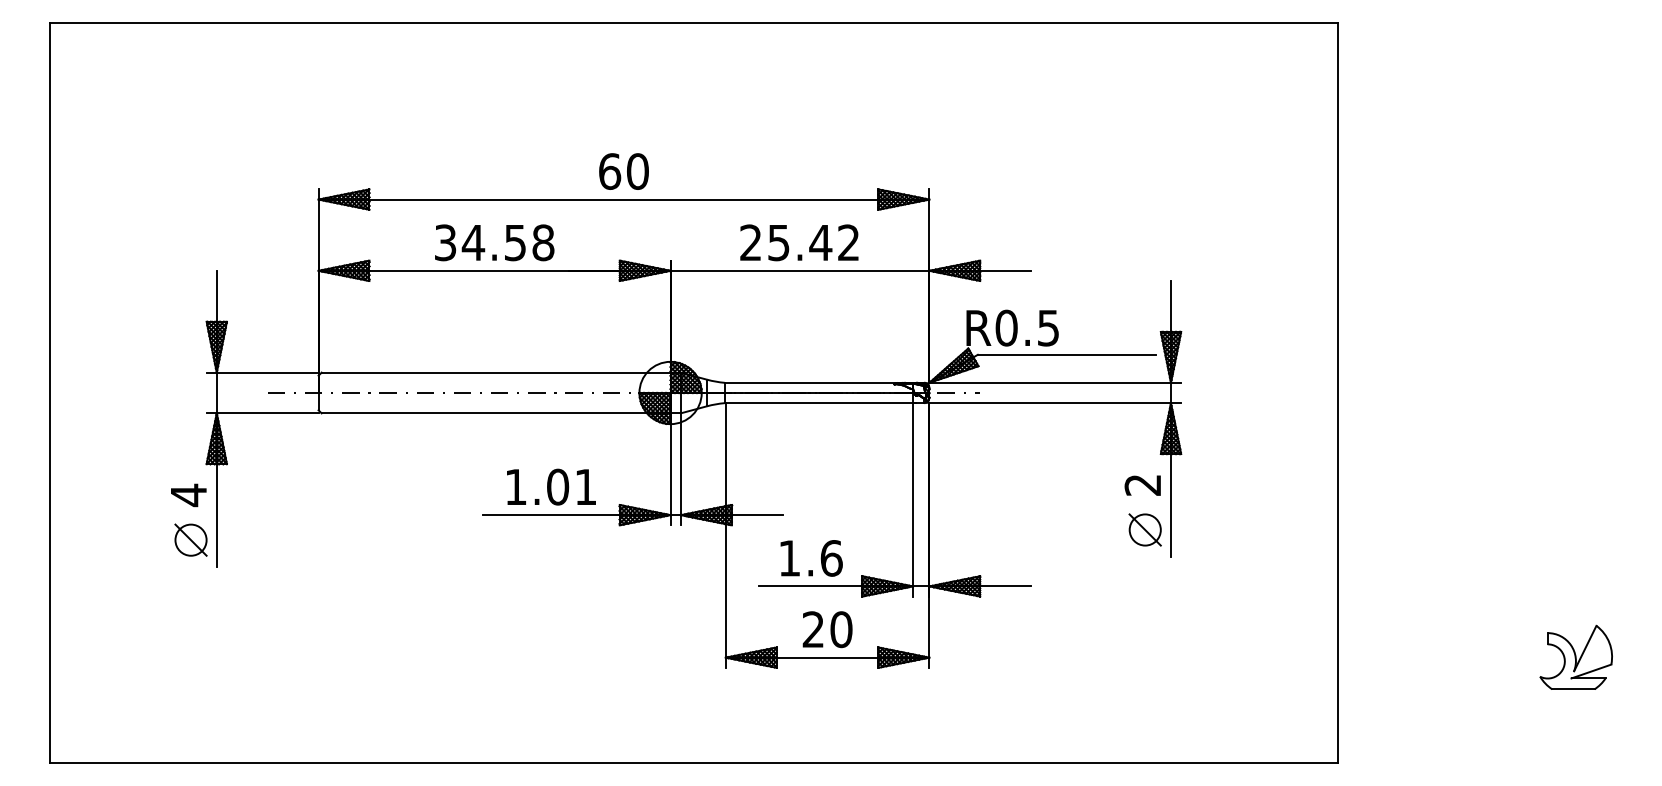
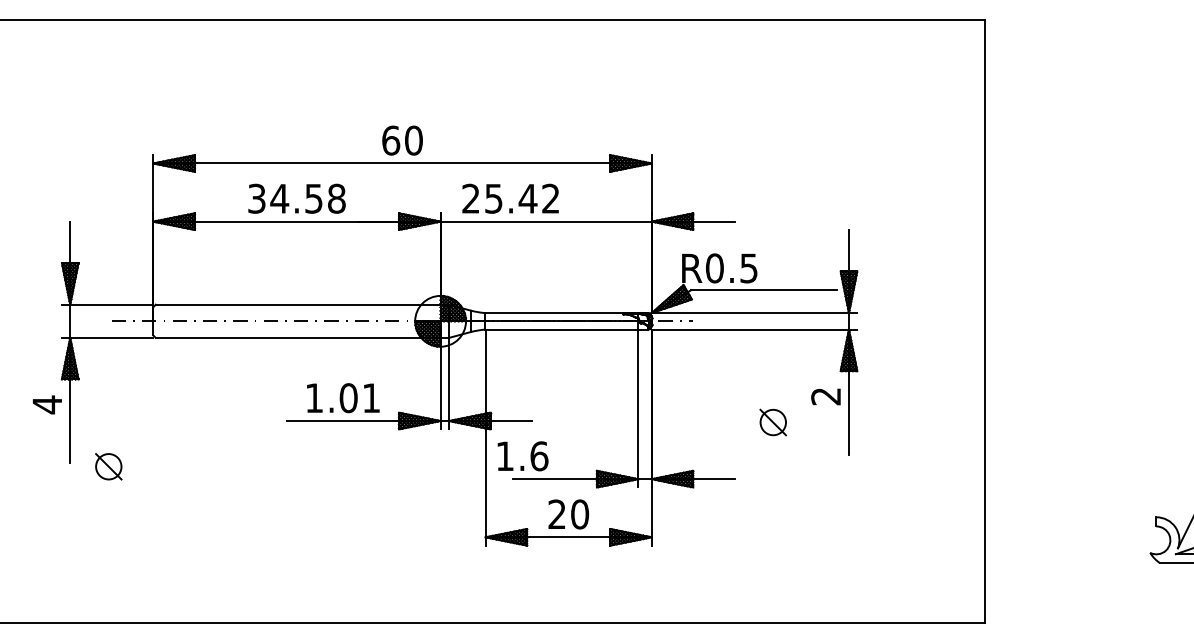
text: (799, 242) -> (510, 198), moved
part: (1144, 529) -> (772, 422), moved
part: (190, 539) -> (108, 466), moved
text: (811, 558) -> (522, 456), moved

